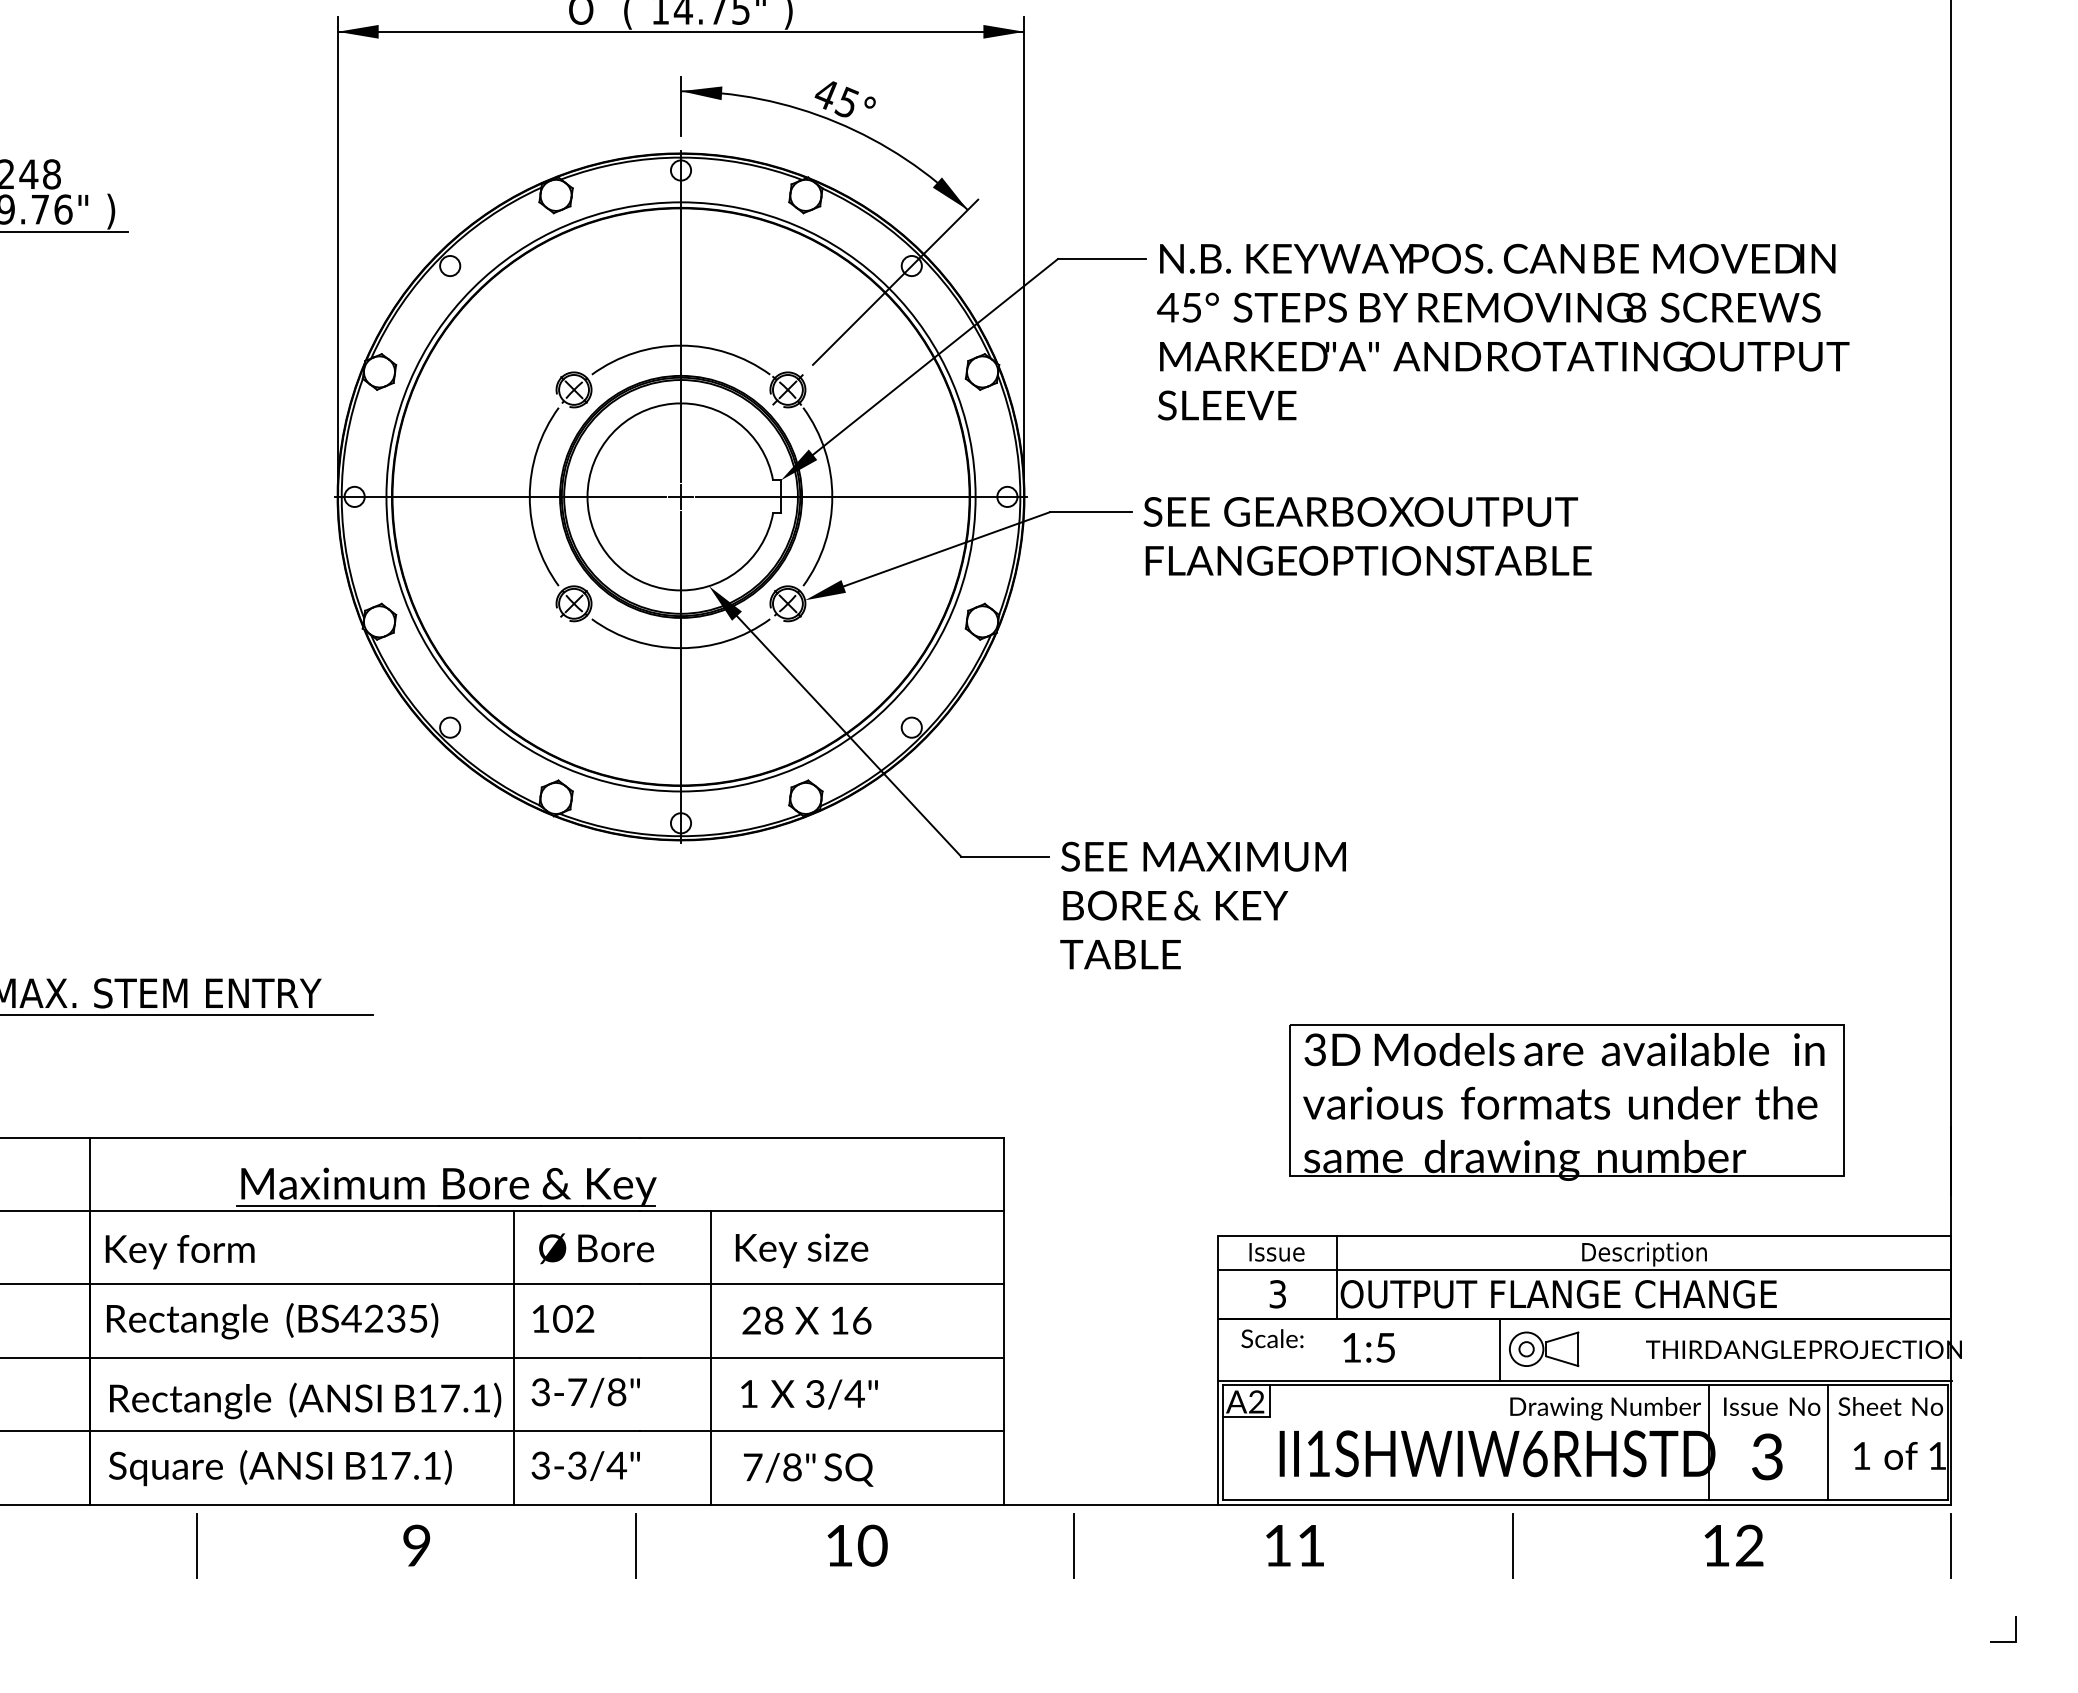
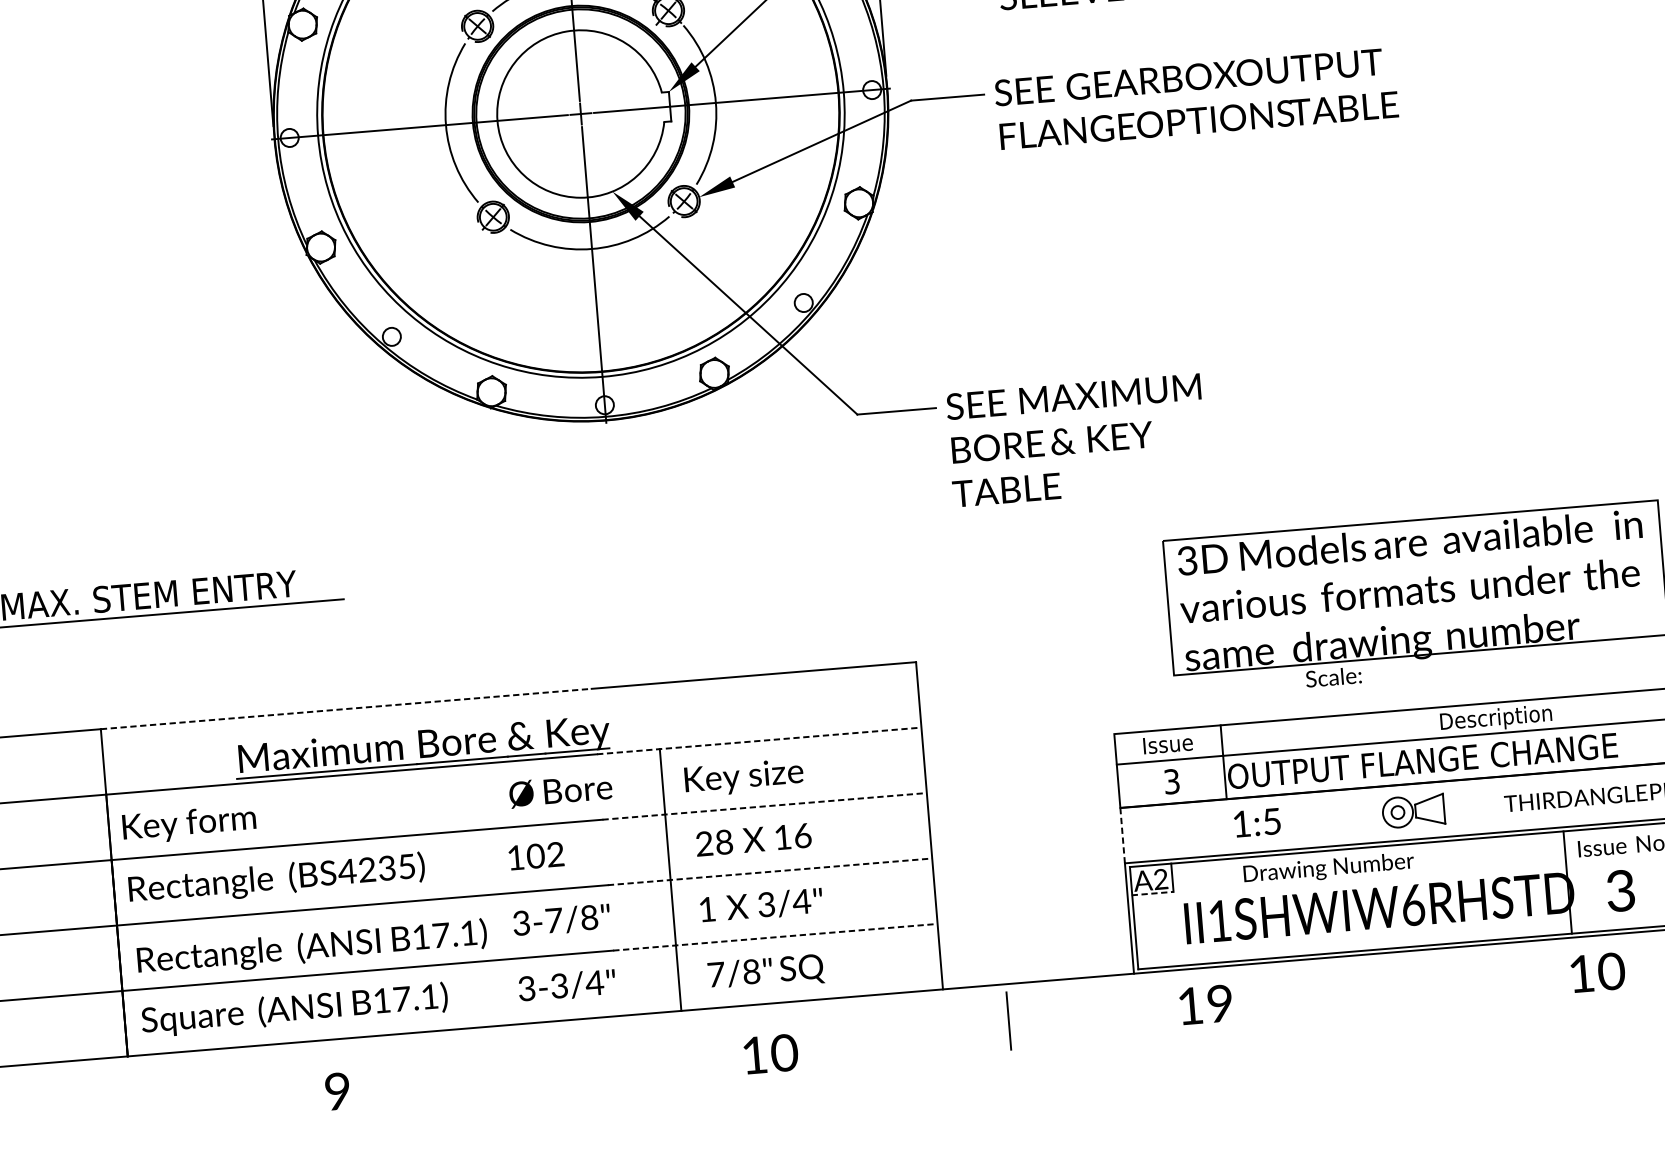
line: (365, 1137) -> (346, 708), solid -> dashed
line: (822, 1211) -> (759, 741), solid -> dashed
line: (822, 1284) -> (764, 806), solid -> dashed
text: (1272, 1338) -> (1333, 676), moved
line: (1218, 1349) -> (1123, 835), solid -> dashed
line: (1499, 1349) -> (1373, 814), removed
line: (513, 1357) -> (494, 894), removed
line: (822, 1357) -> (770, 871), solid -> dashed
text: (1605, 1408) -> (1328, 868), moved
line: (1246, 1417) -> (1153, 893), solid -> dashed
line: (822, 1431) -> (775, 937), solid -> dashed
line: (197, 1545) -> (226, 1085), removed
text: (416, 1545) -> (337, 1091), moved
line: (635, 1545) -> (617, 1053), removed
text: (857, 1545) -> (770, 1053), moved
text: (1310, 1545) -> (1219, 1003), 11 -> 19
line: (1512, 1545) -> (1399, 988), removed
text: (1749, 1545) -> (1611, 971), 12 -> 10

